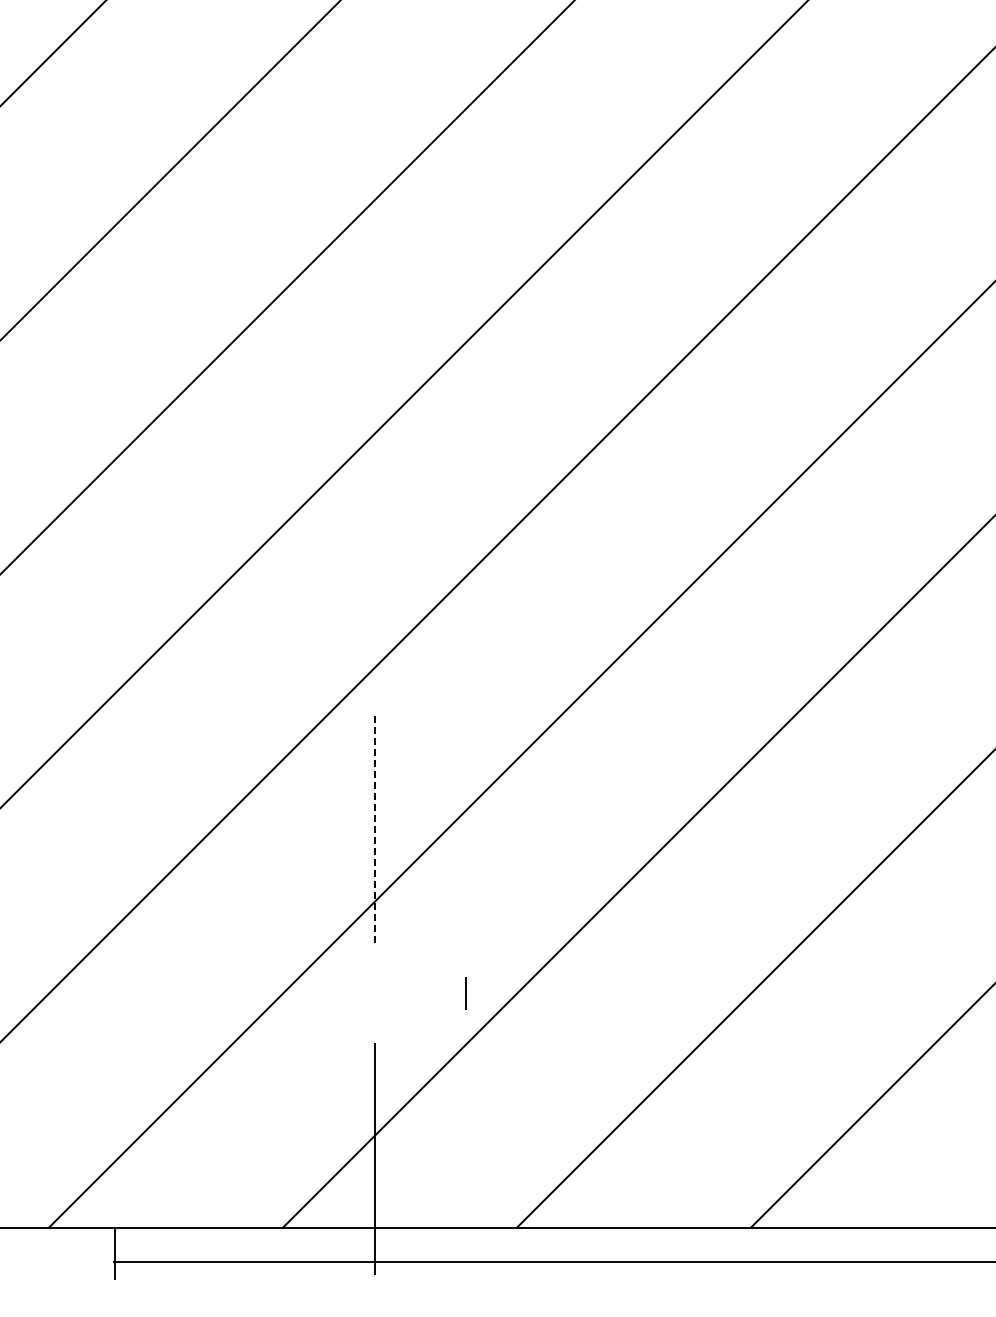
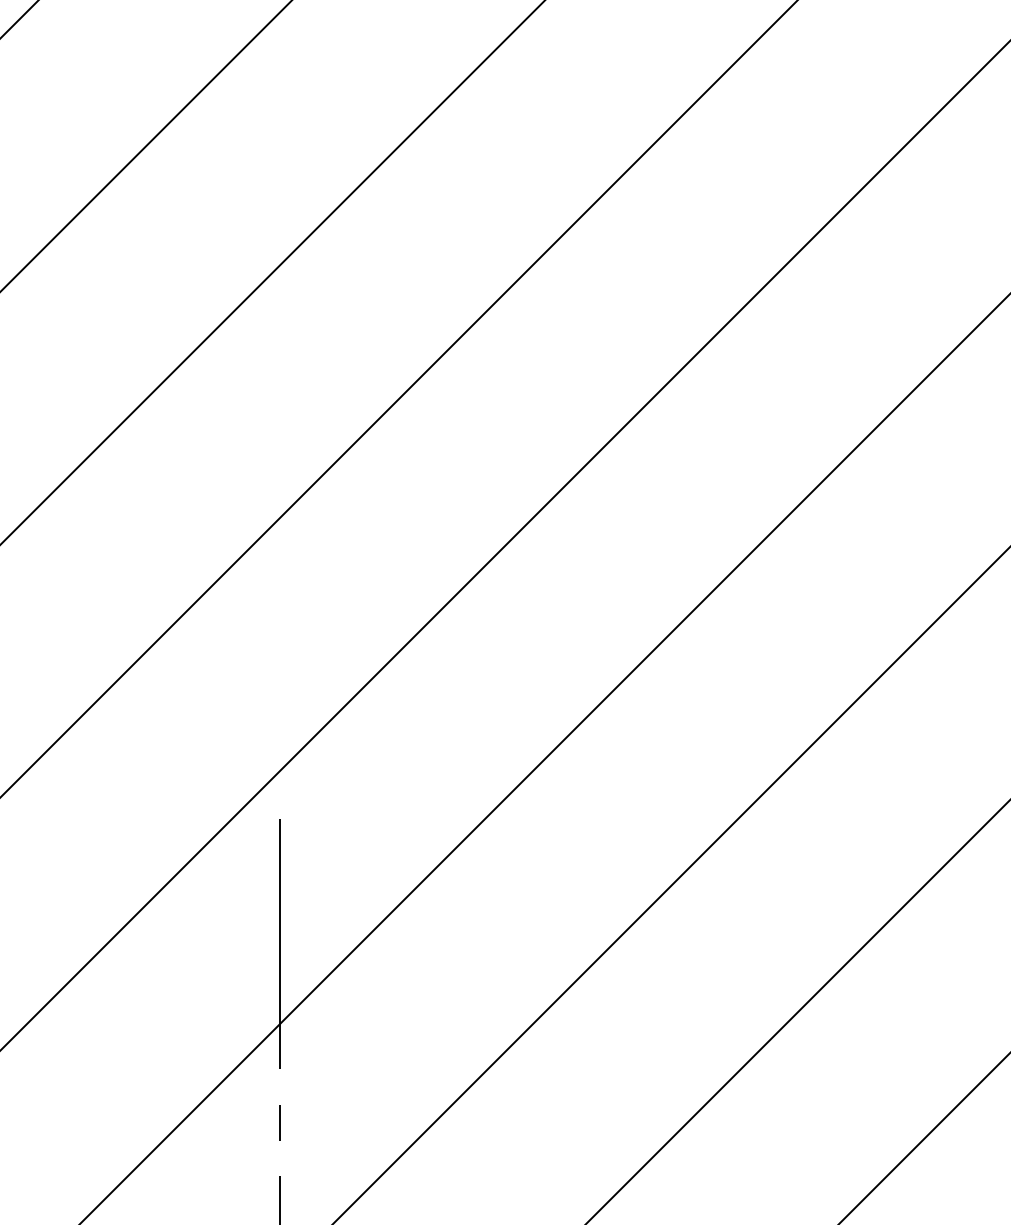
line: (374, 827) -> (279, 943), dashed -> solid
line: (465, 993) -> (279, 1123), moved

